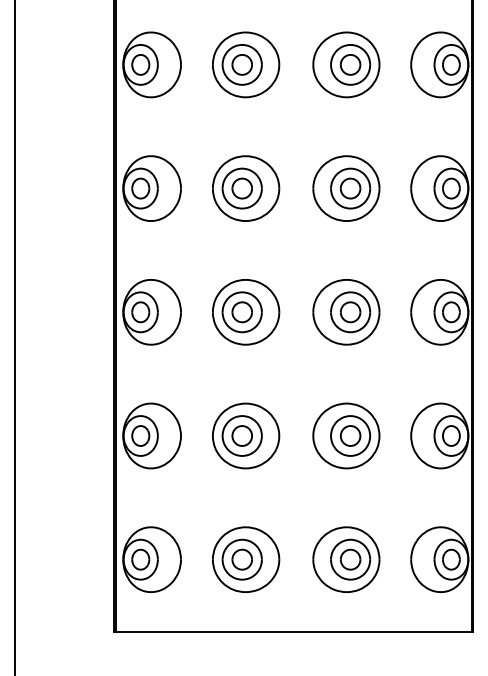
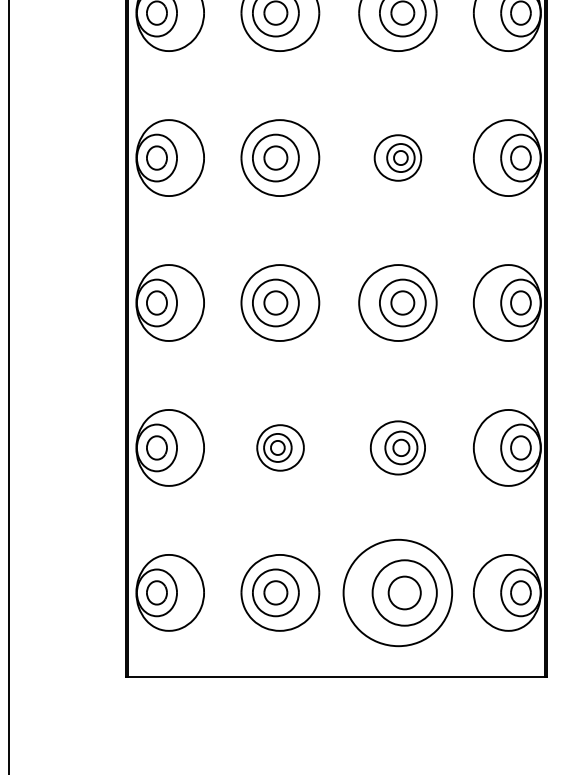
part: (346, 188) -> (398, 157), size x0.6
part: (246, 435) -> (280, 447), size x0.6
part: (346, 435) -> (398, 447), size x0.7
part: (346, 559) -> (398, 592), size x1.4

